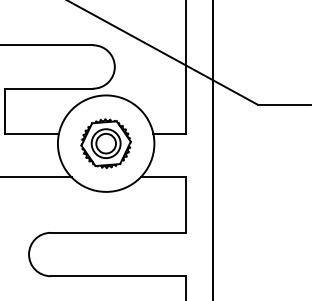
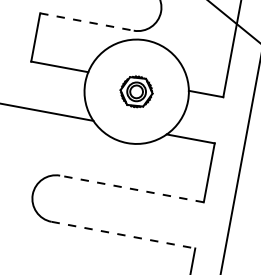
line: (49, 88) -> (87, 21), solid -> dashed
part: (105, 143) -> (136, 91), size x0.6
line: (118, 232) -> (132, 188), solid -> dashed
line: (118, 276) -> (123, 235), solid -> dashed

